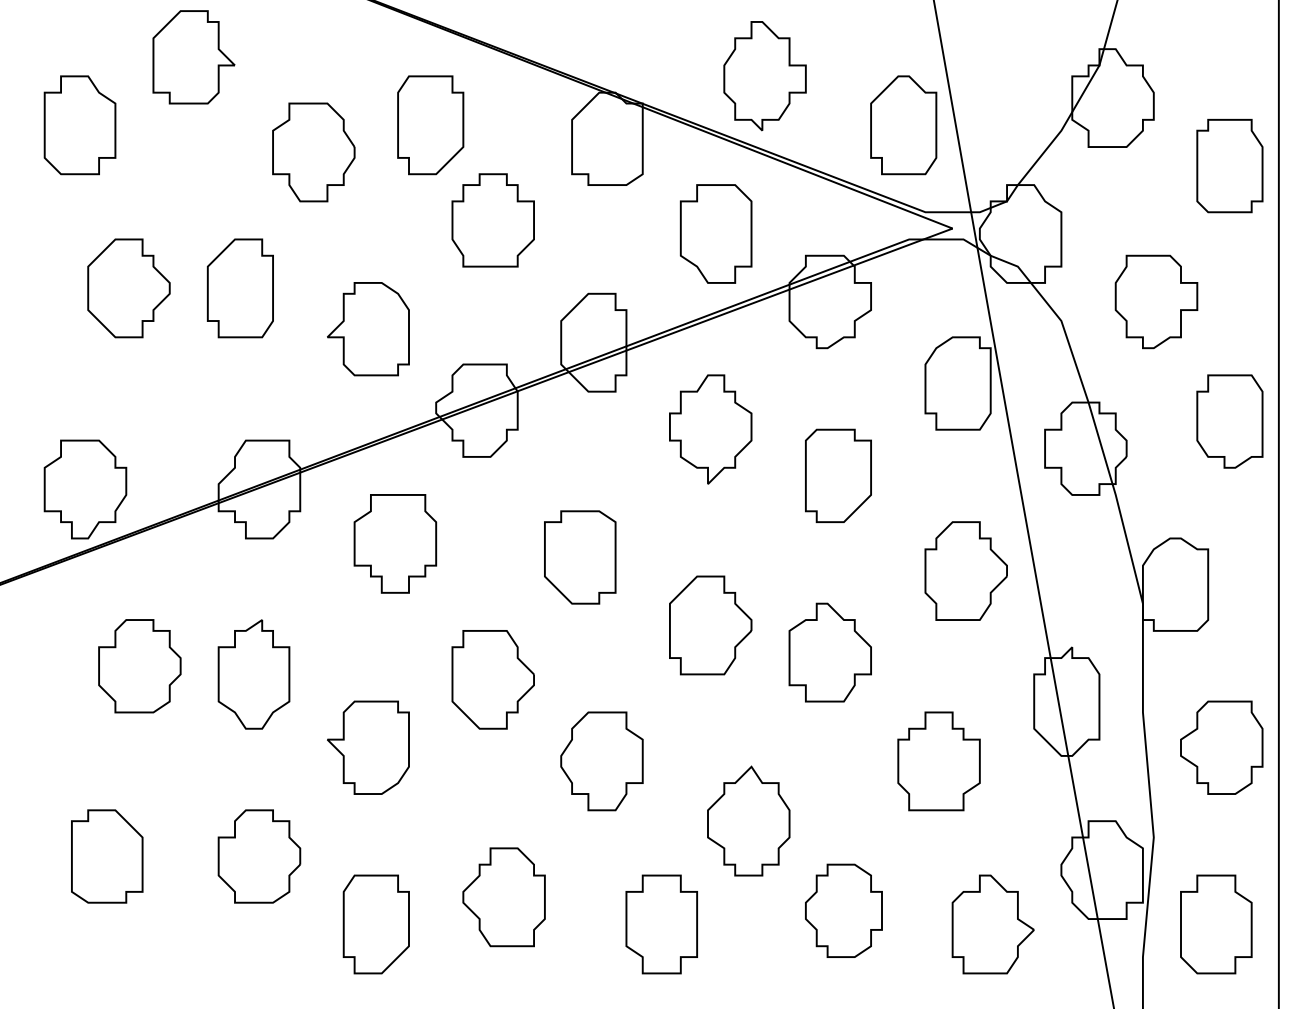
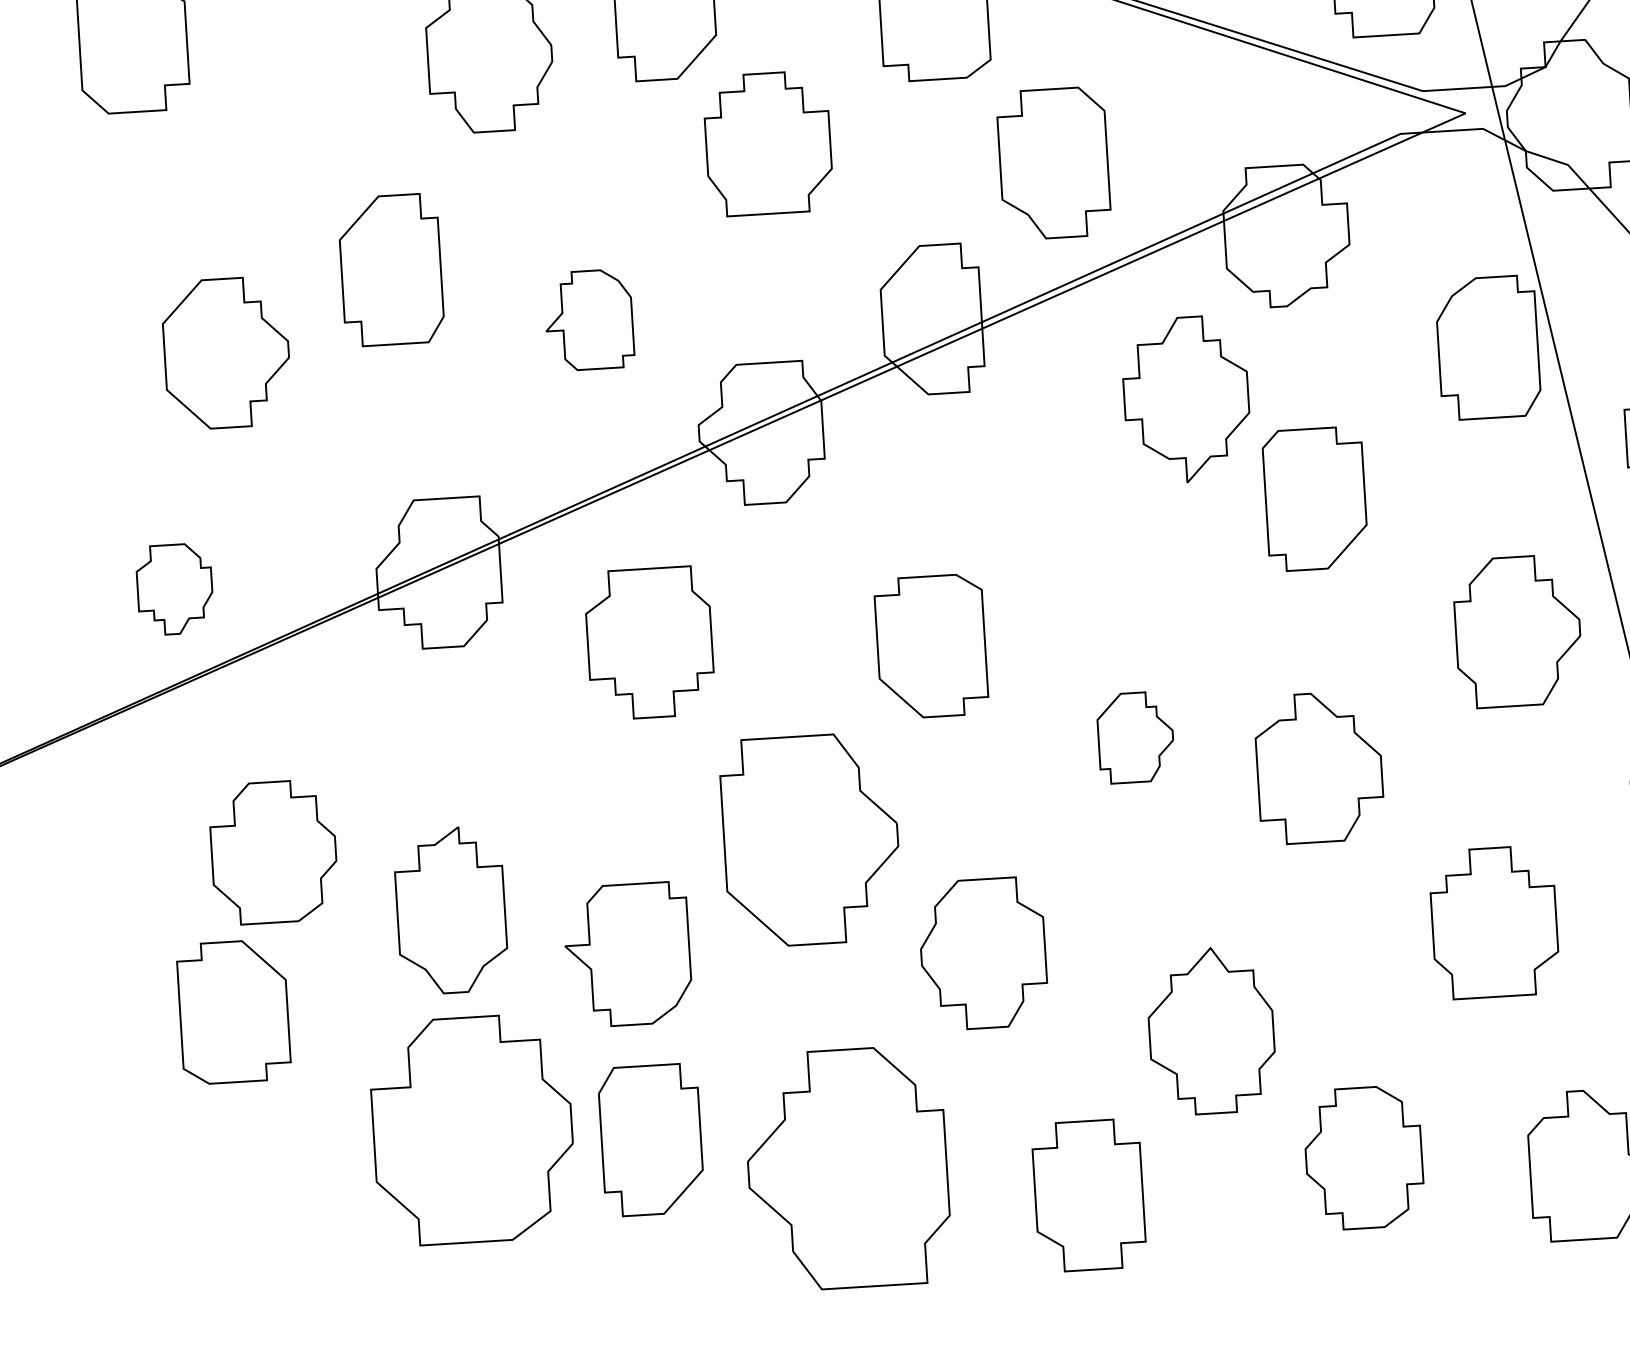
part: (715, 233) -> (1052, 162), moved
part: (128, 288) -> (226, 353), moved
part: (368, 329) -> (589, 320), size x0.7
part: (710, 429) -> (1186, 399), moved
part: (85, 489) -> (174, 589), size x0.6
part: (710, 625) -> (1135, 737), size x0.6
part: (253, 674) -> (450, 910), moved
part: (492, 679) -> (809, 839), size x1.4
part: (107, 856) -> (234, 1011), moved
part: (259, 856) -> (472, 1129), size x1.6
part: (503, 897) -> (846, 1169), size x1.6
part: (375, 924) -> (650, 1140), moved

